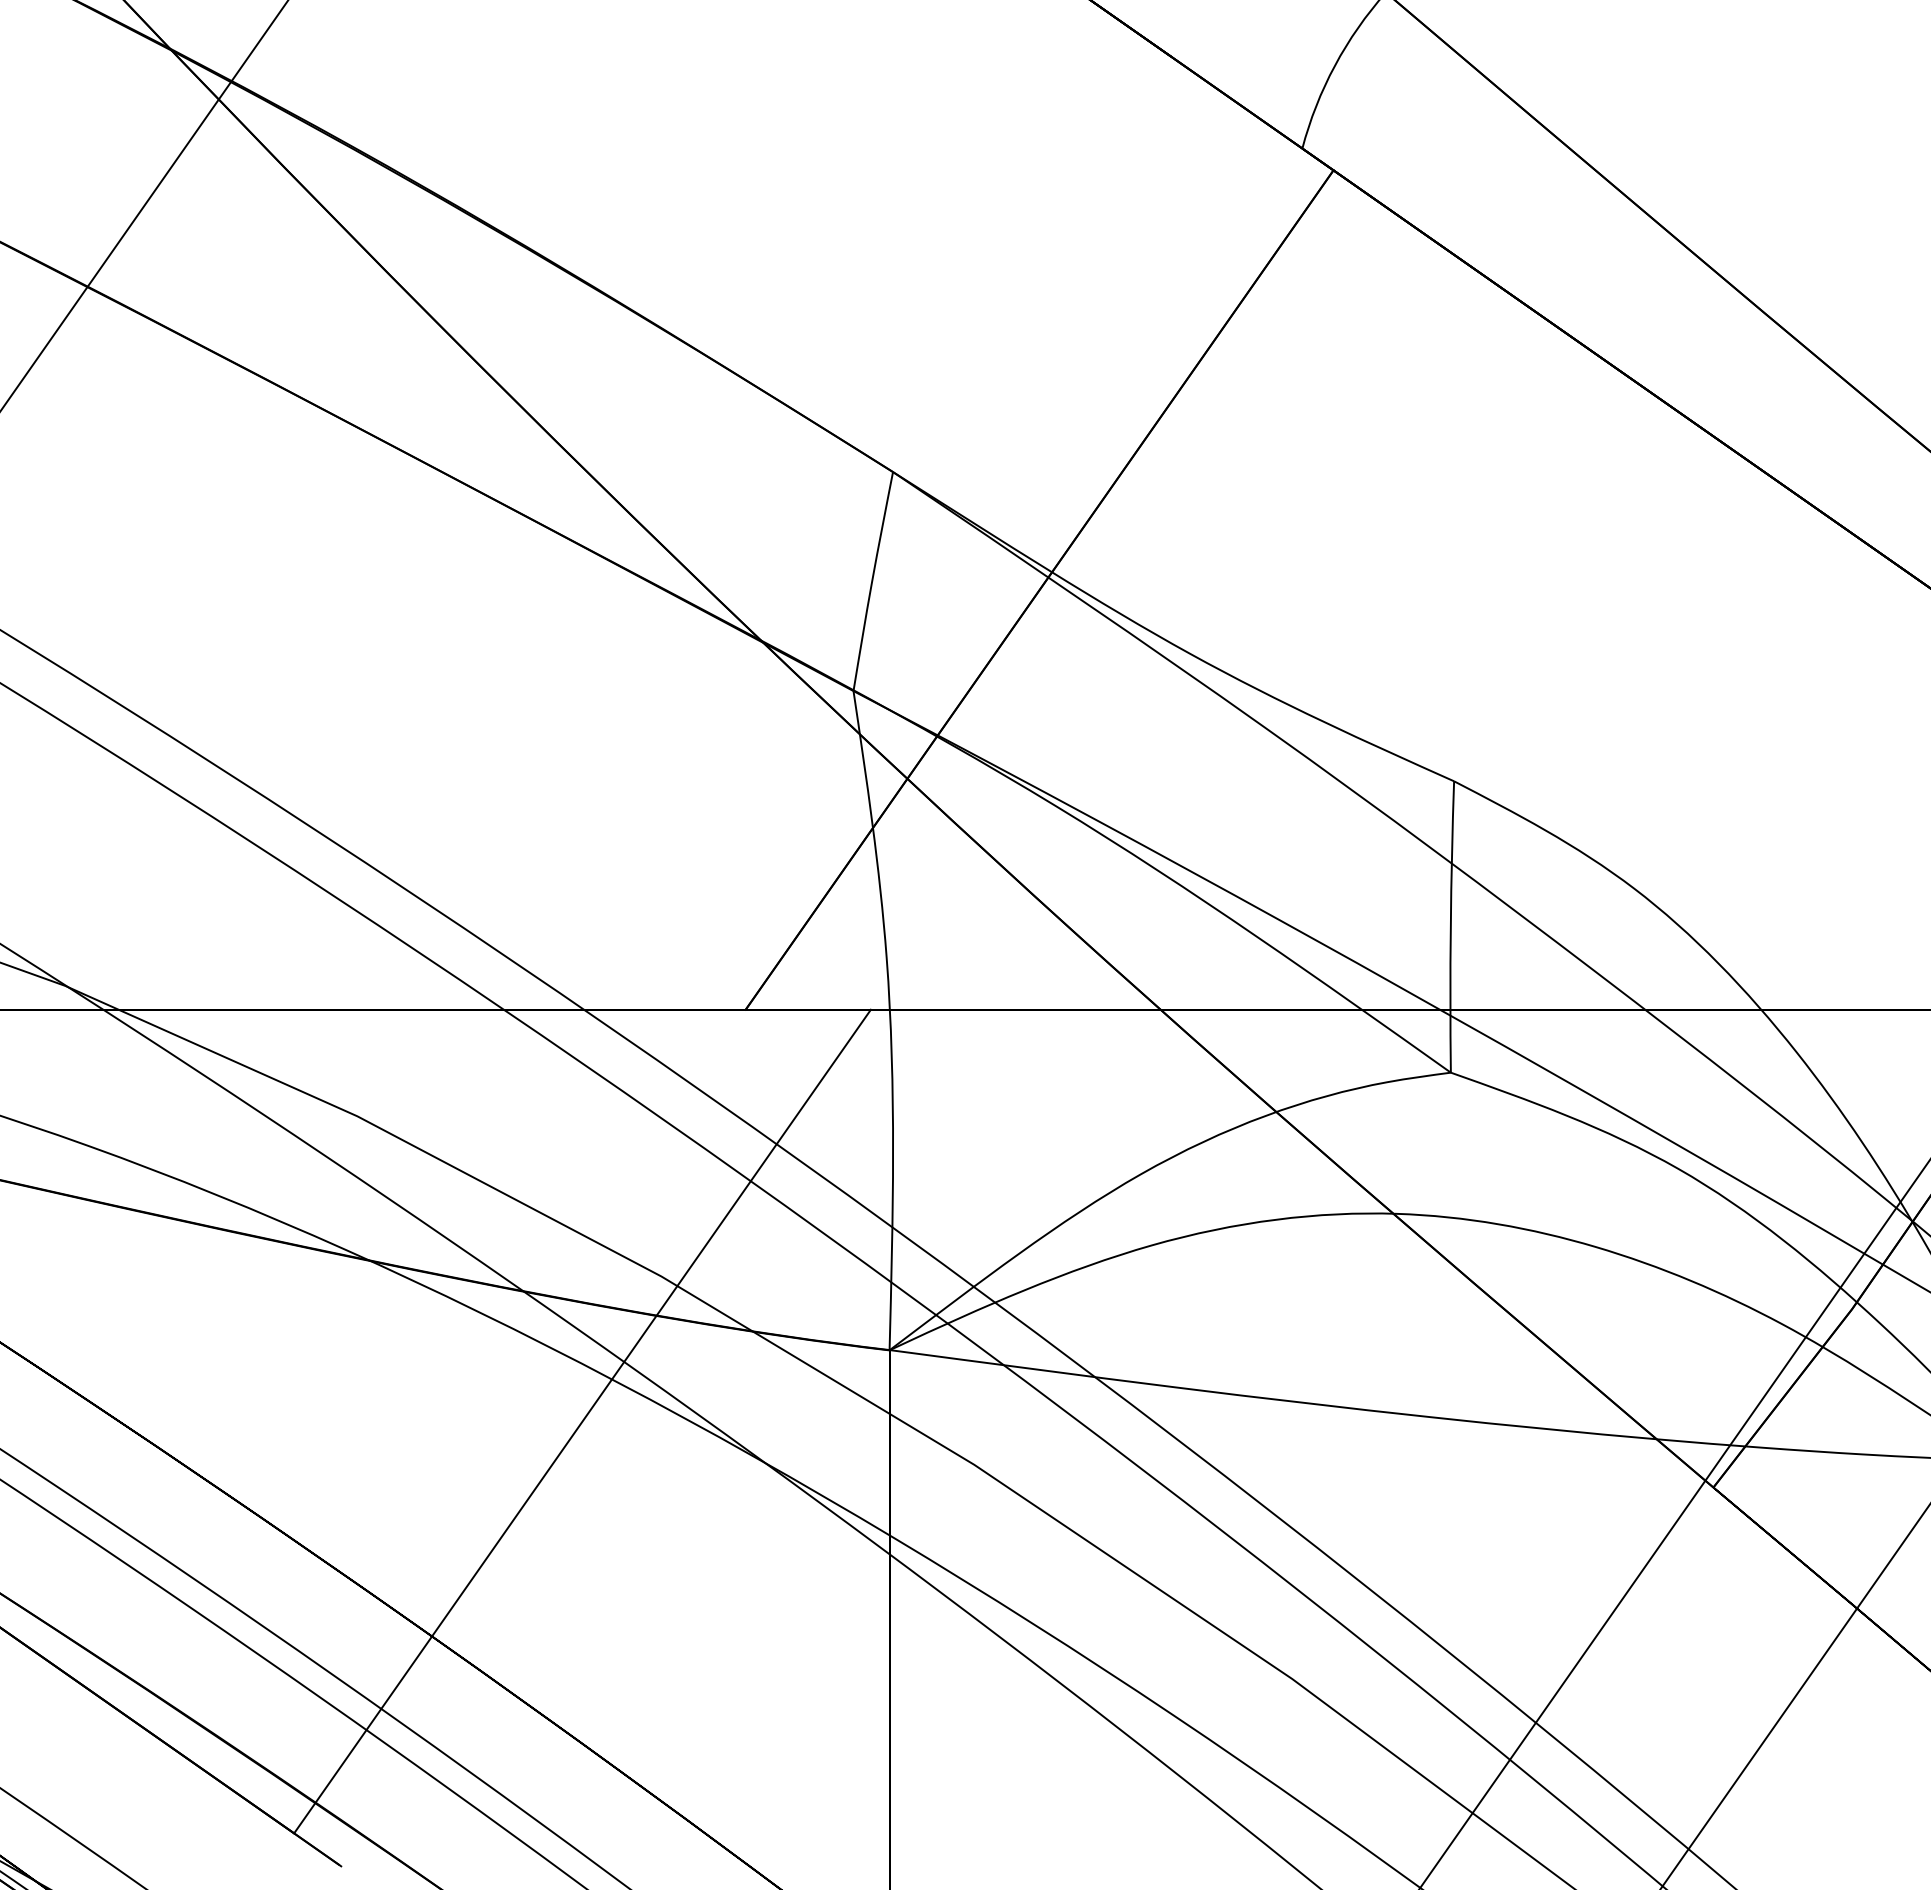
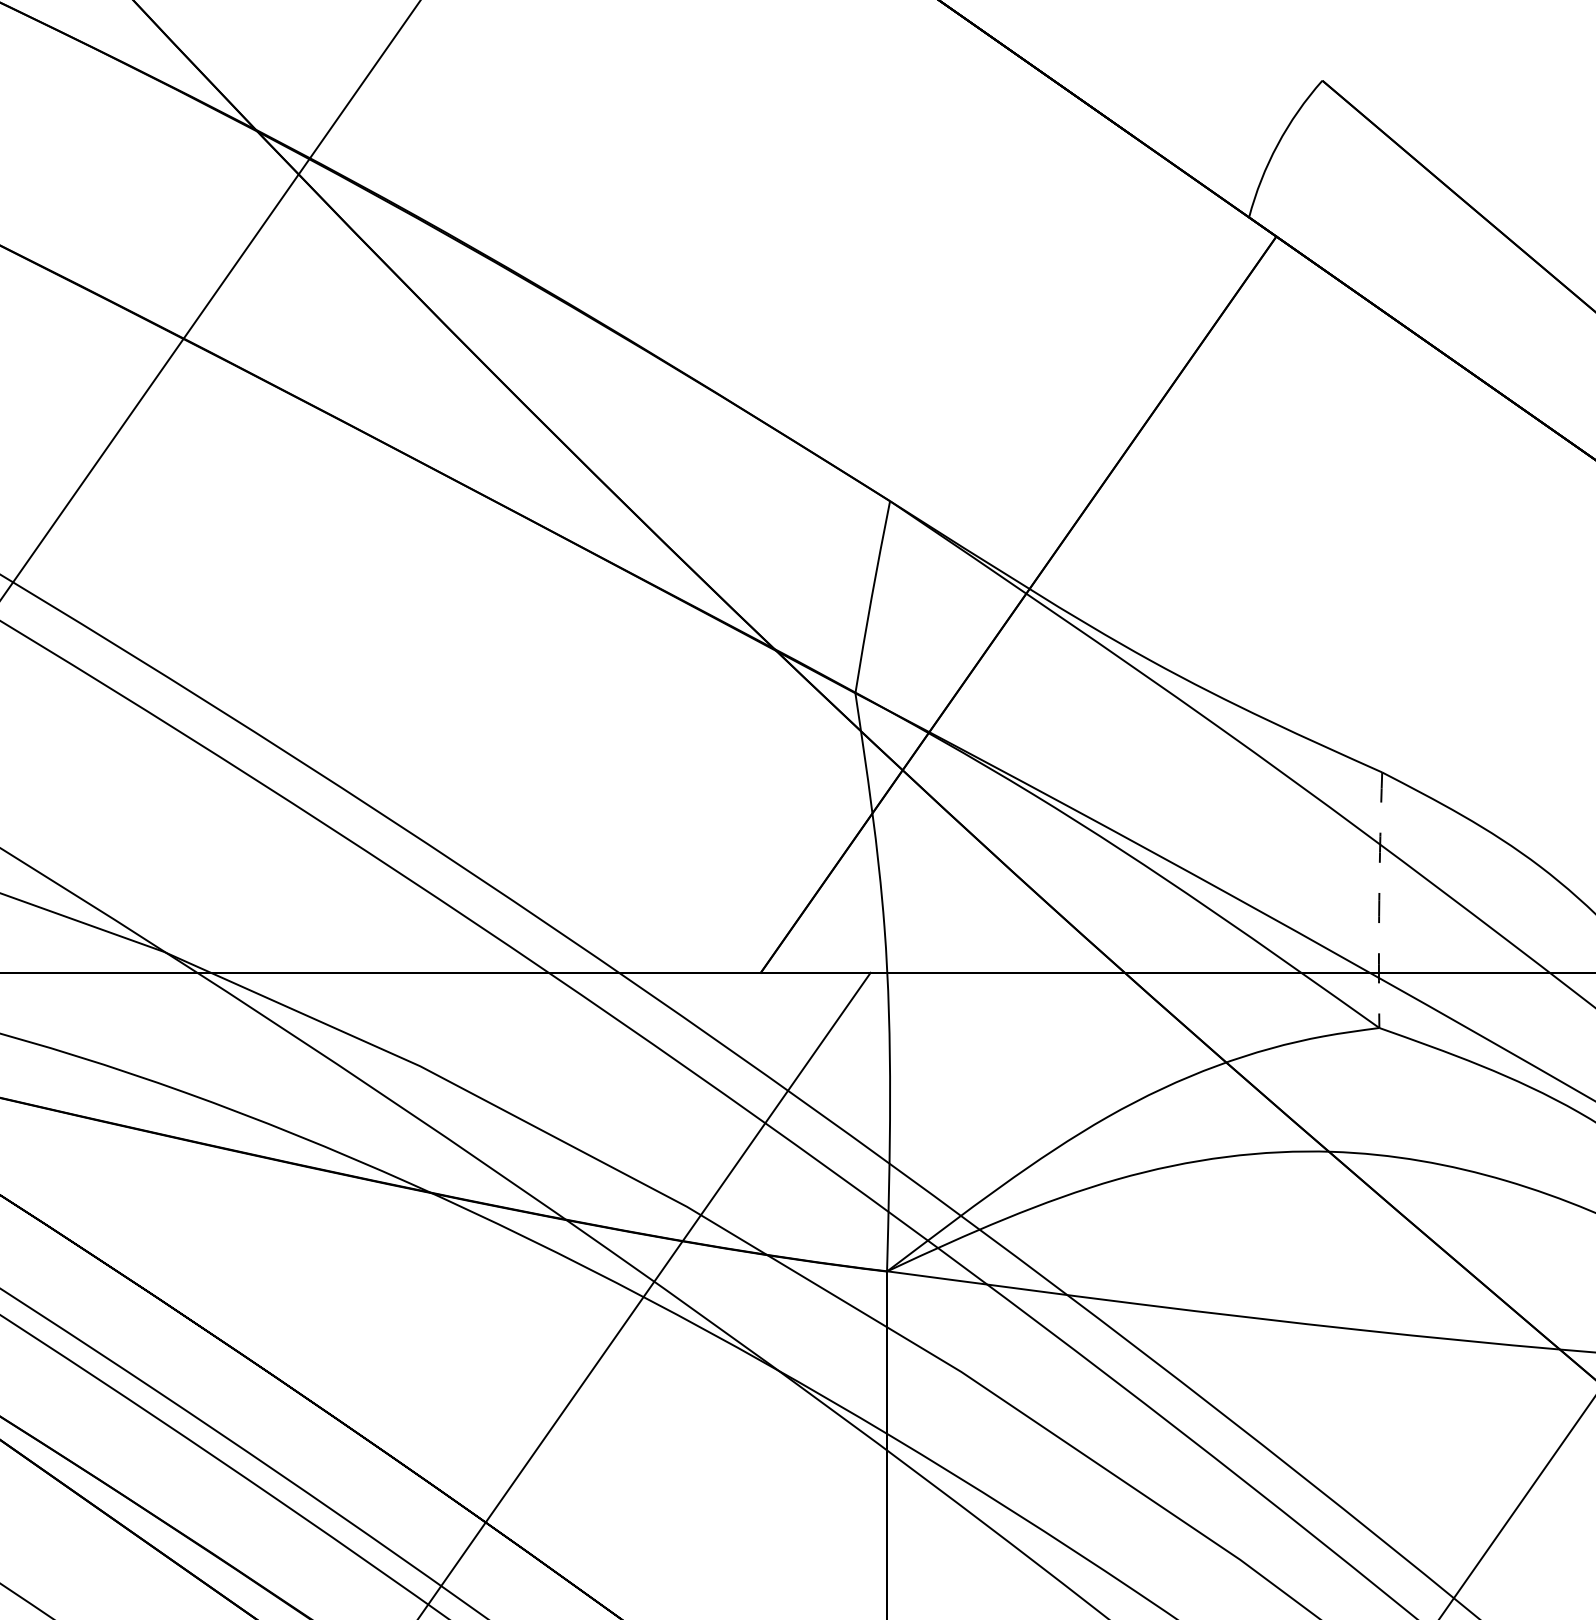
arc: (1450, 926) -> (1379, 899), solid -> dashed

